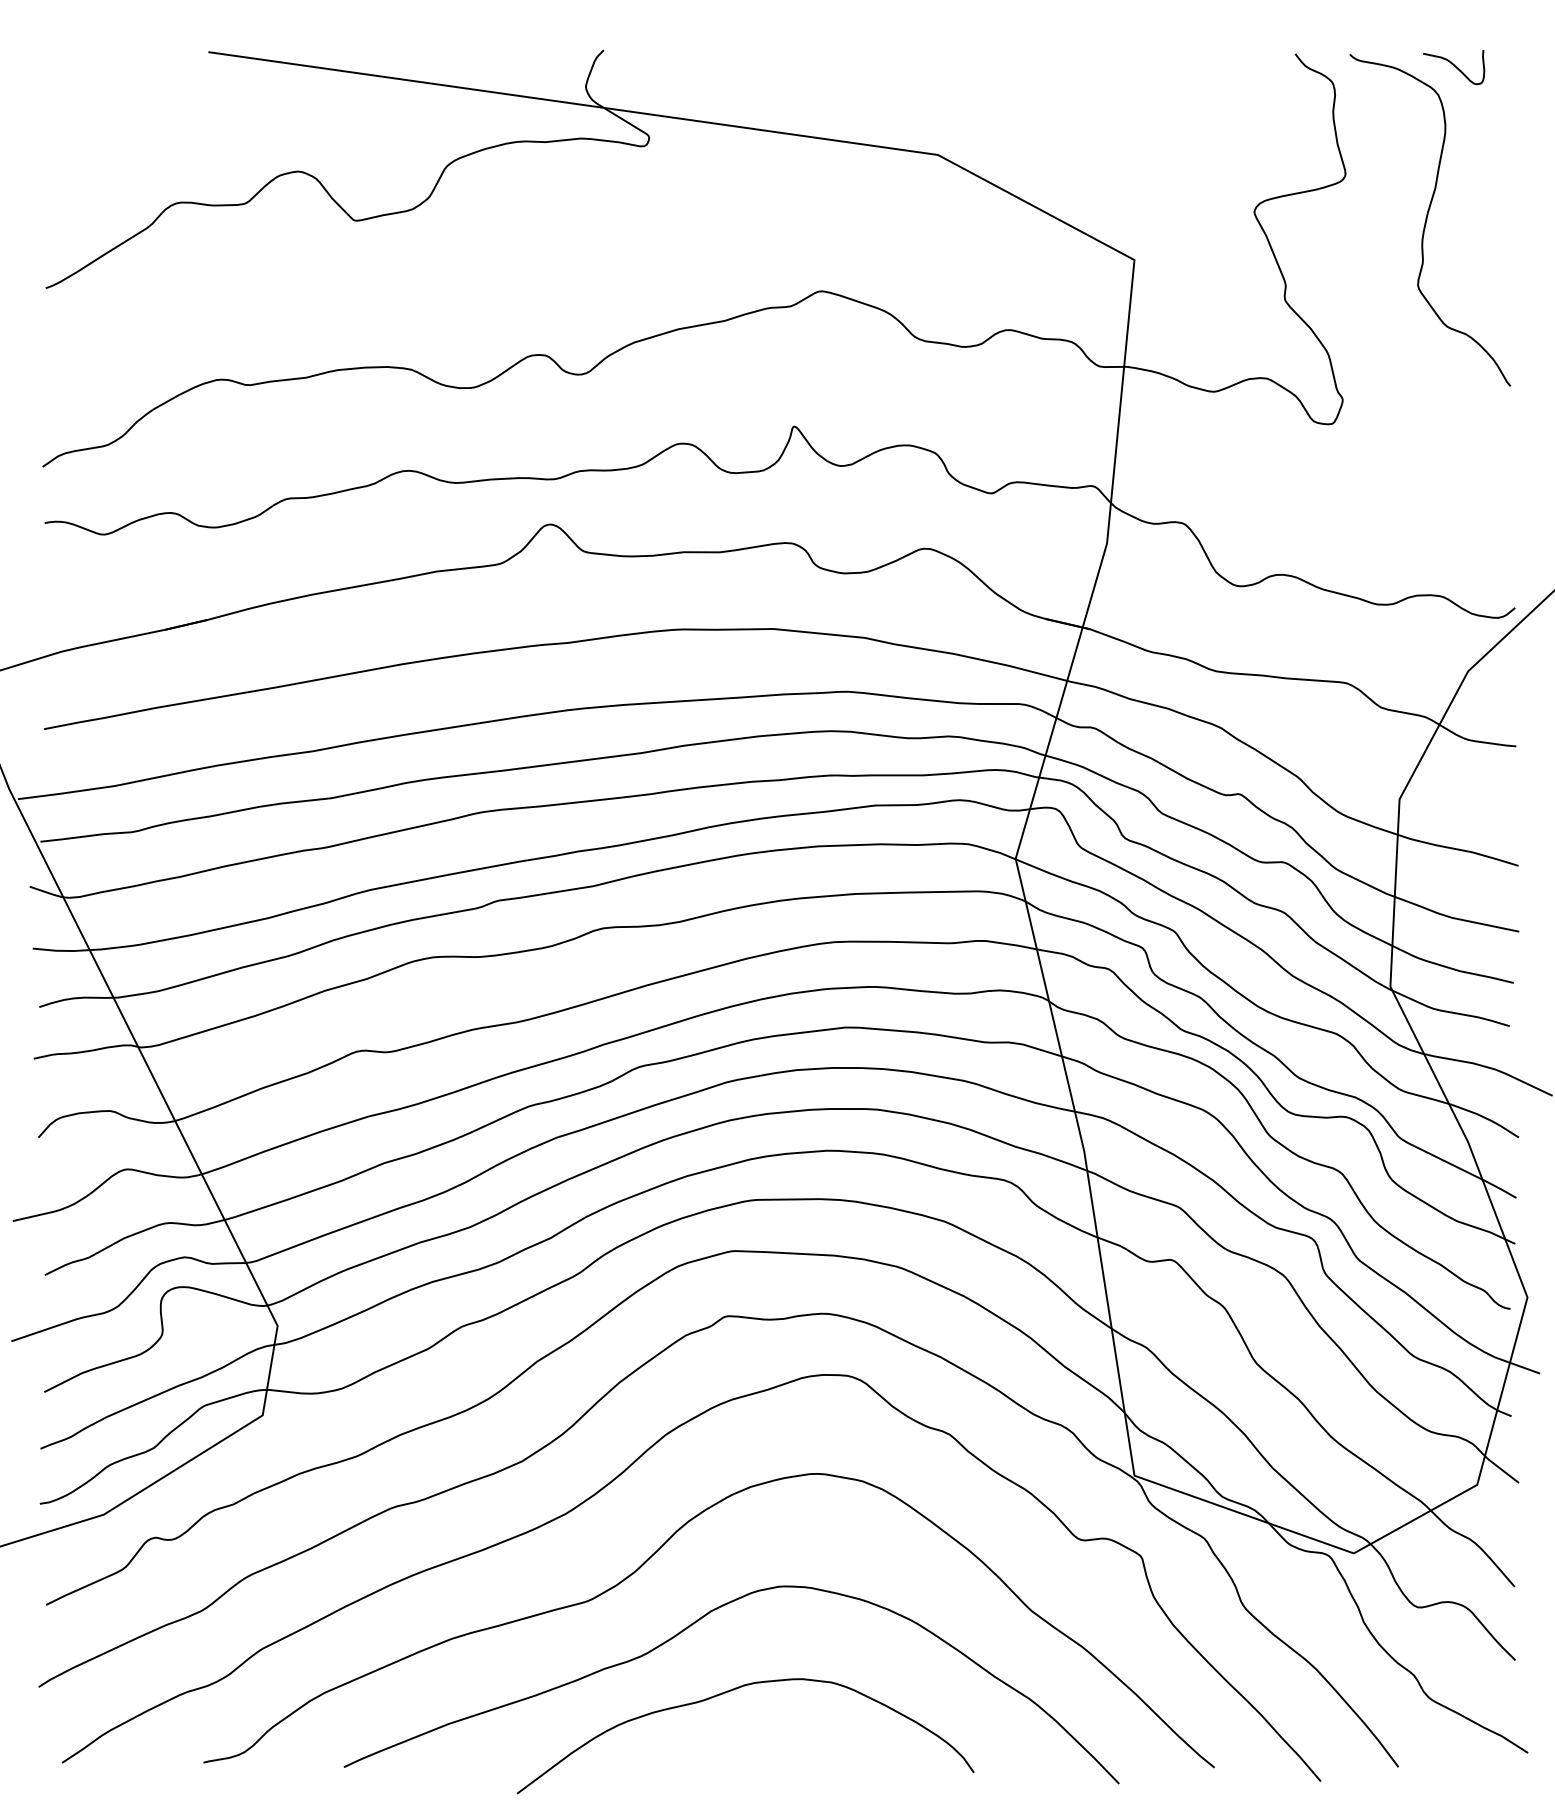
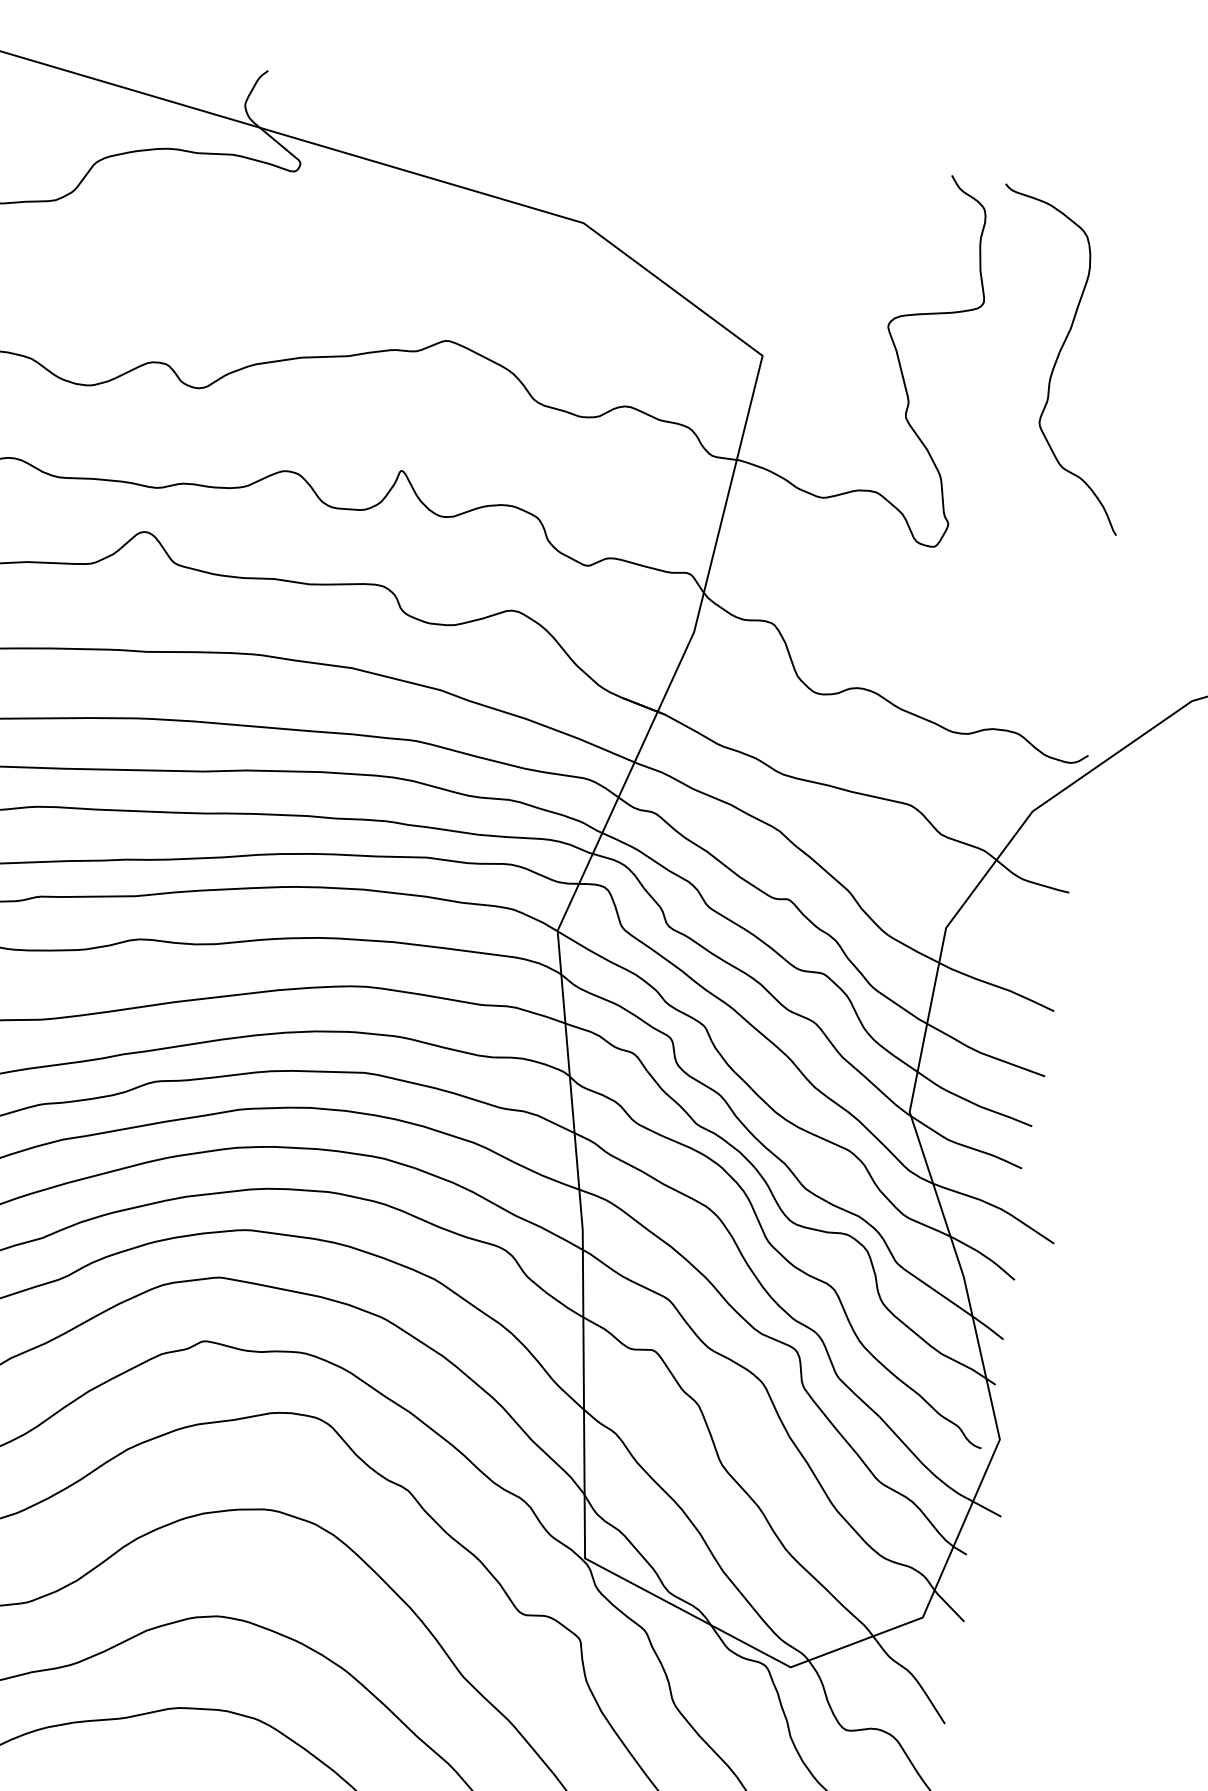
curve: (1454, 66) -> (1107, 211), removed

